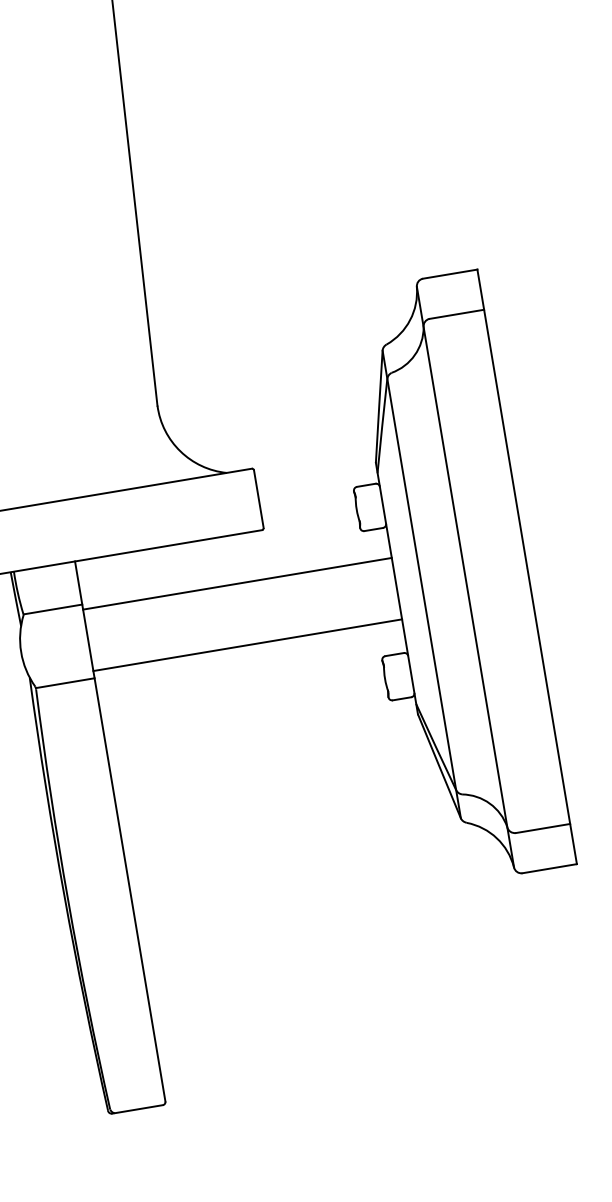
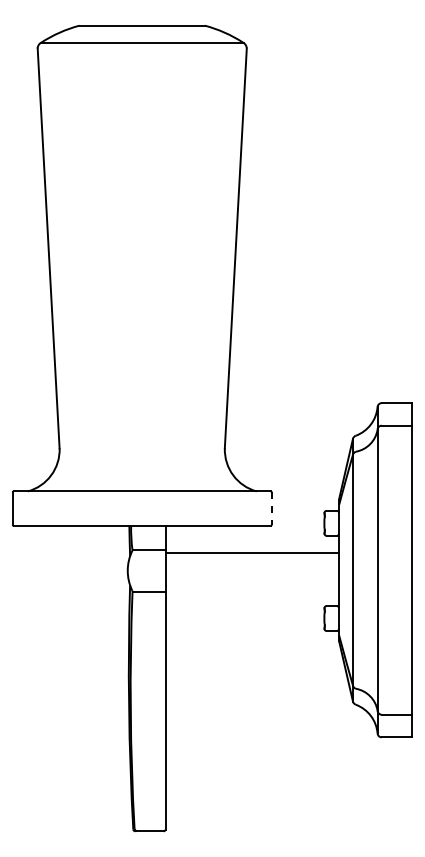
line: (258, 500) -> (271, 509), solid -> dashed
line: (248, 645) -> (252, 587), removed

